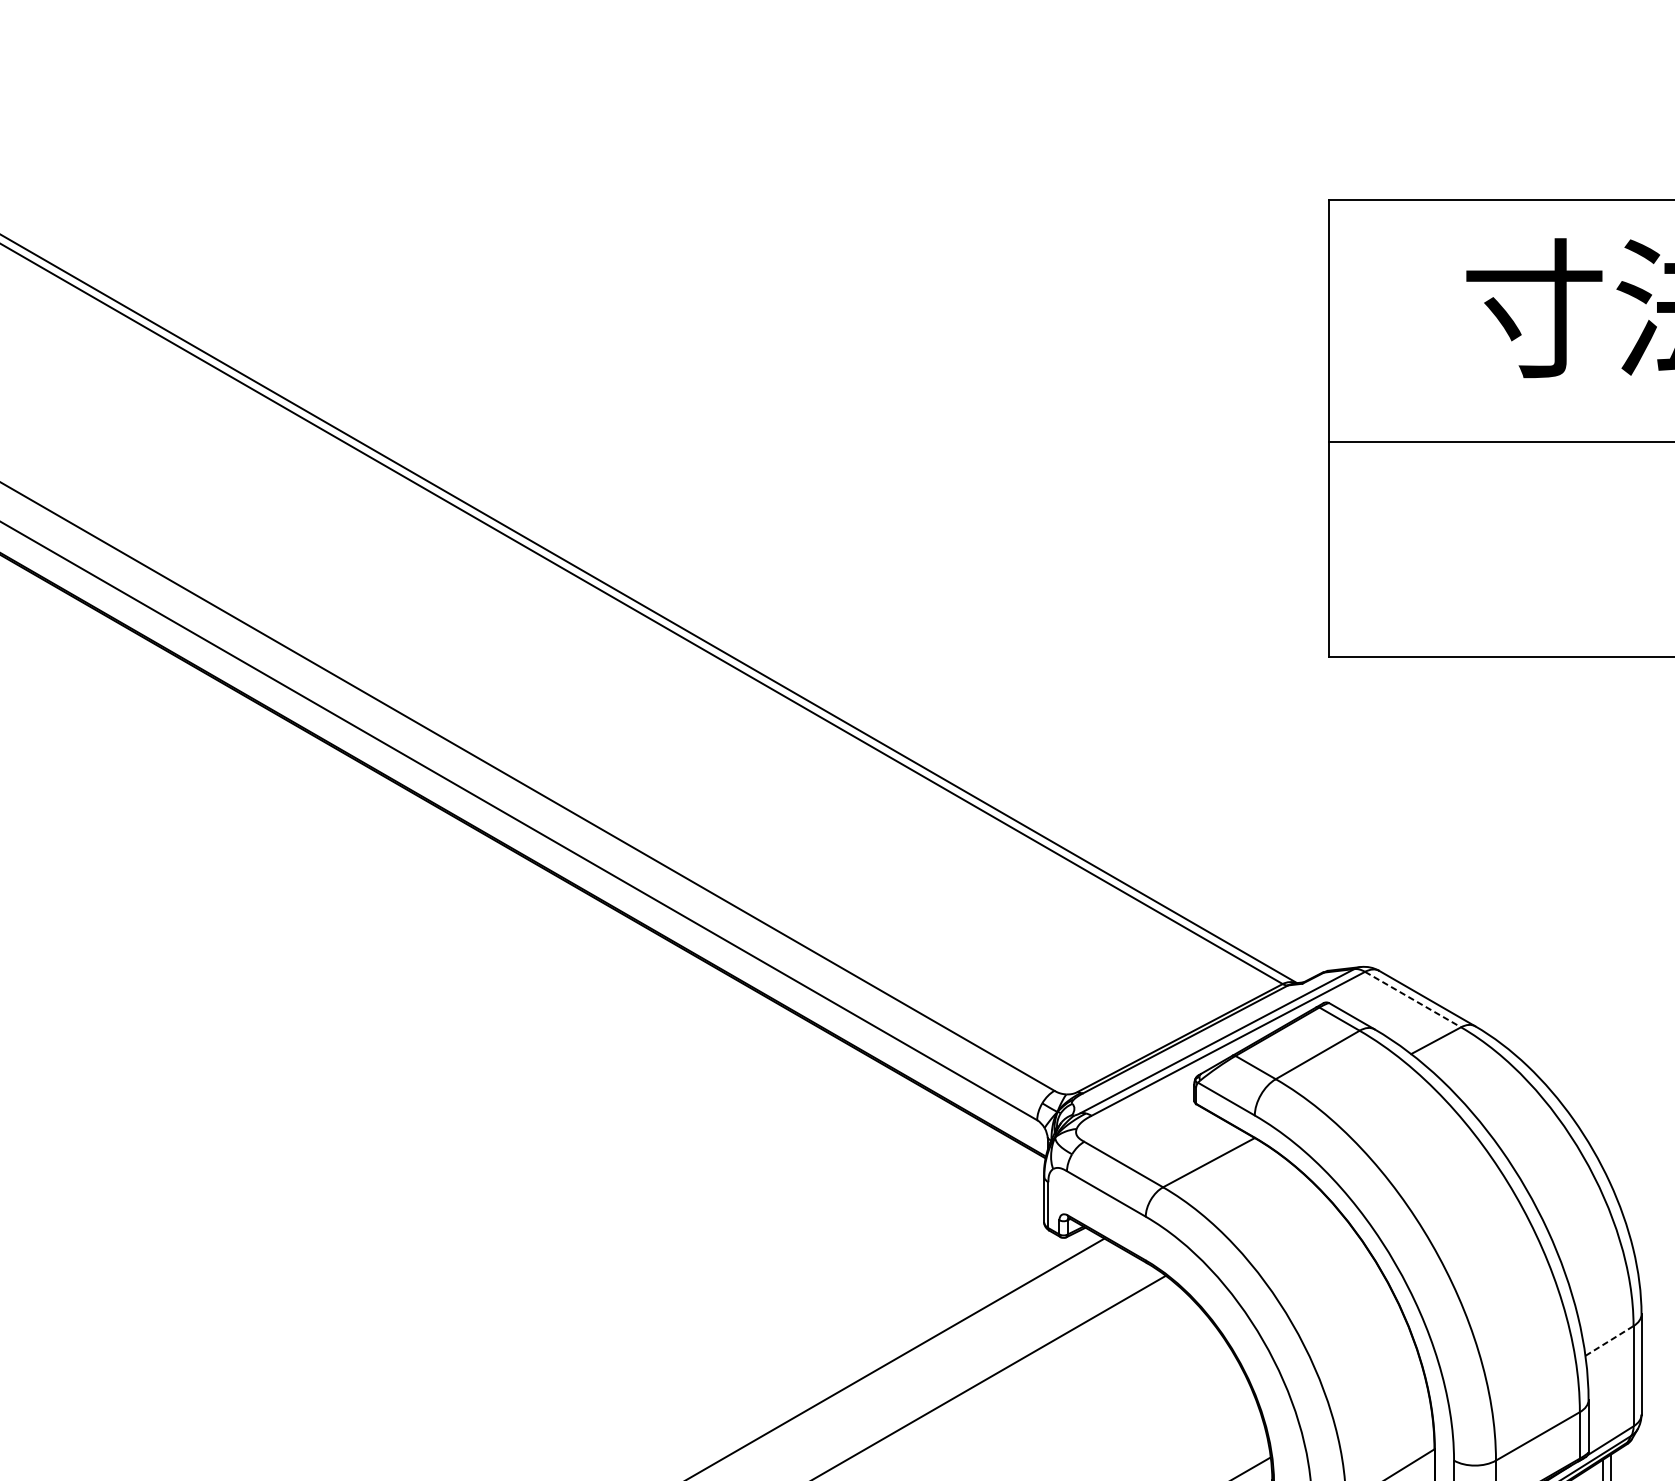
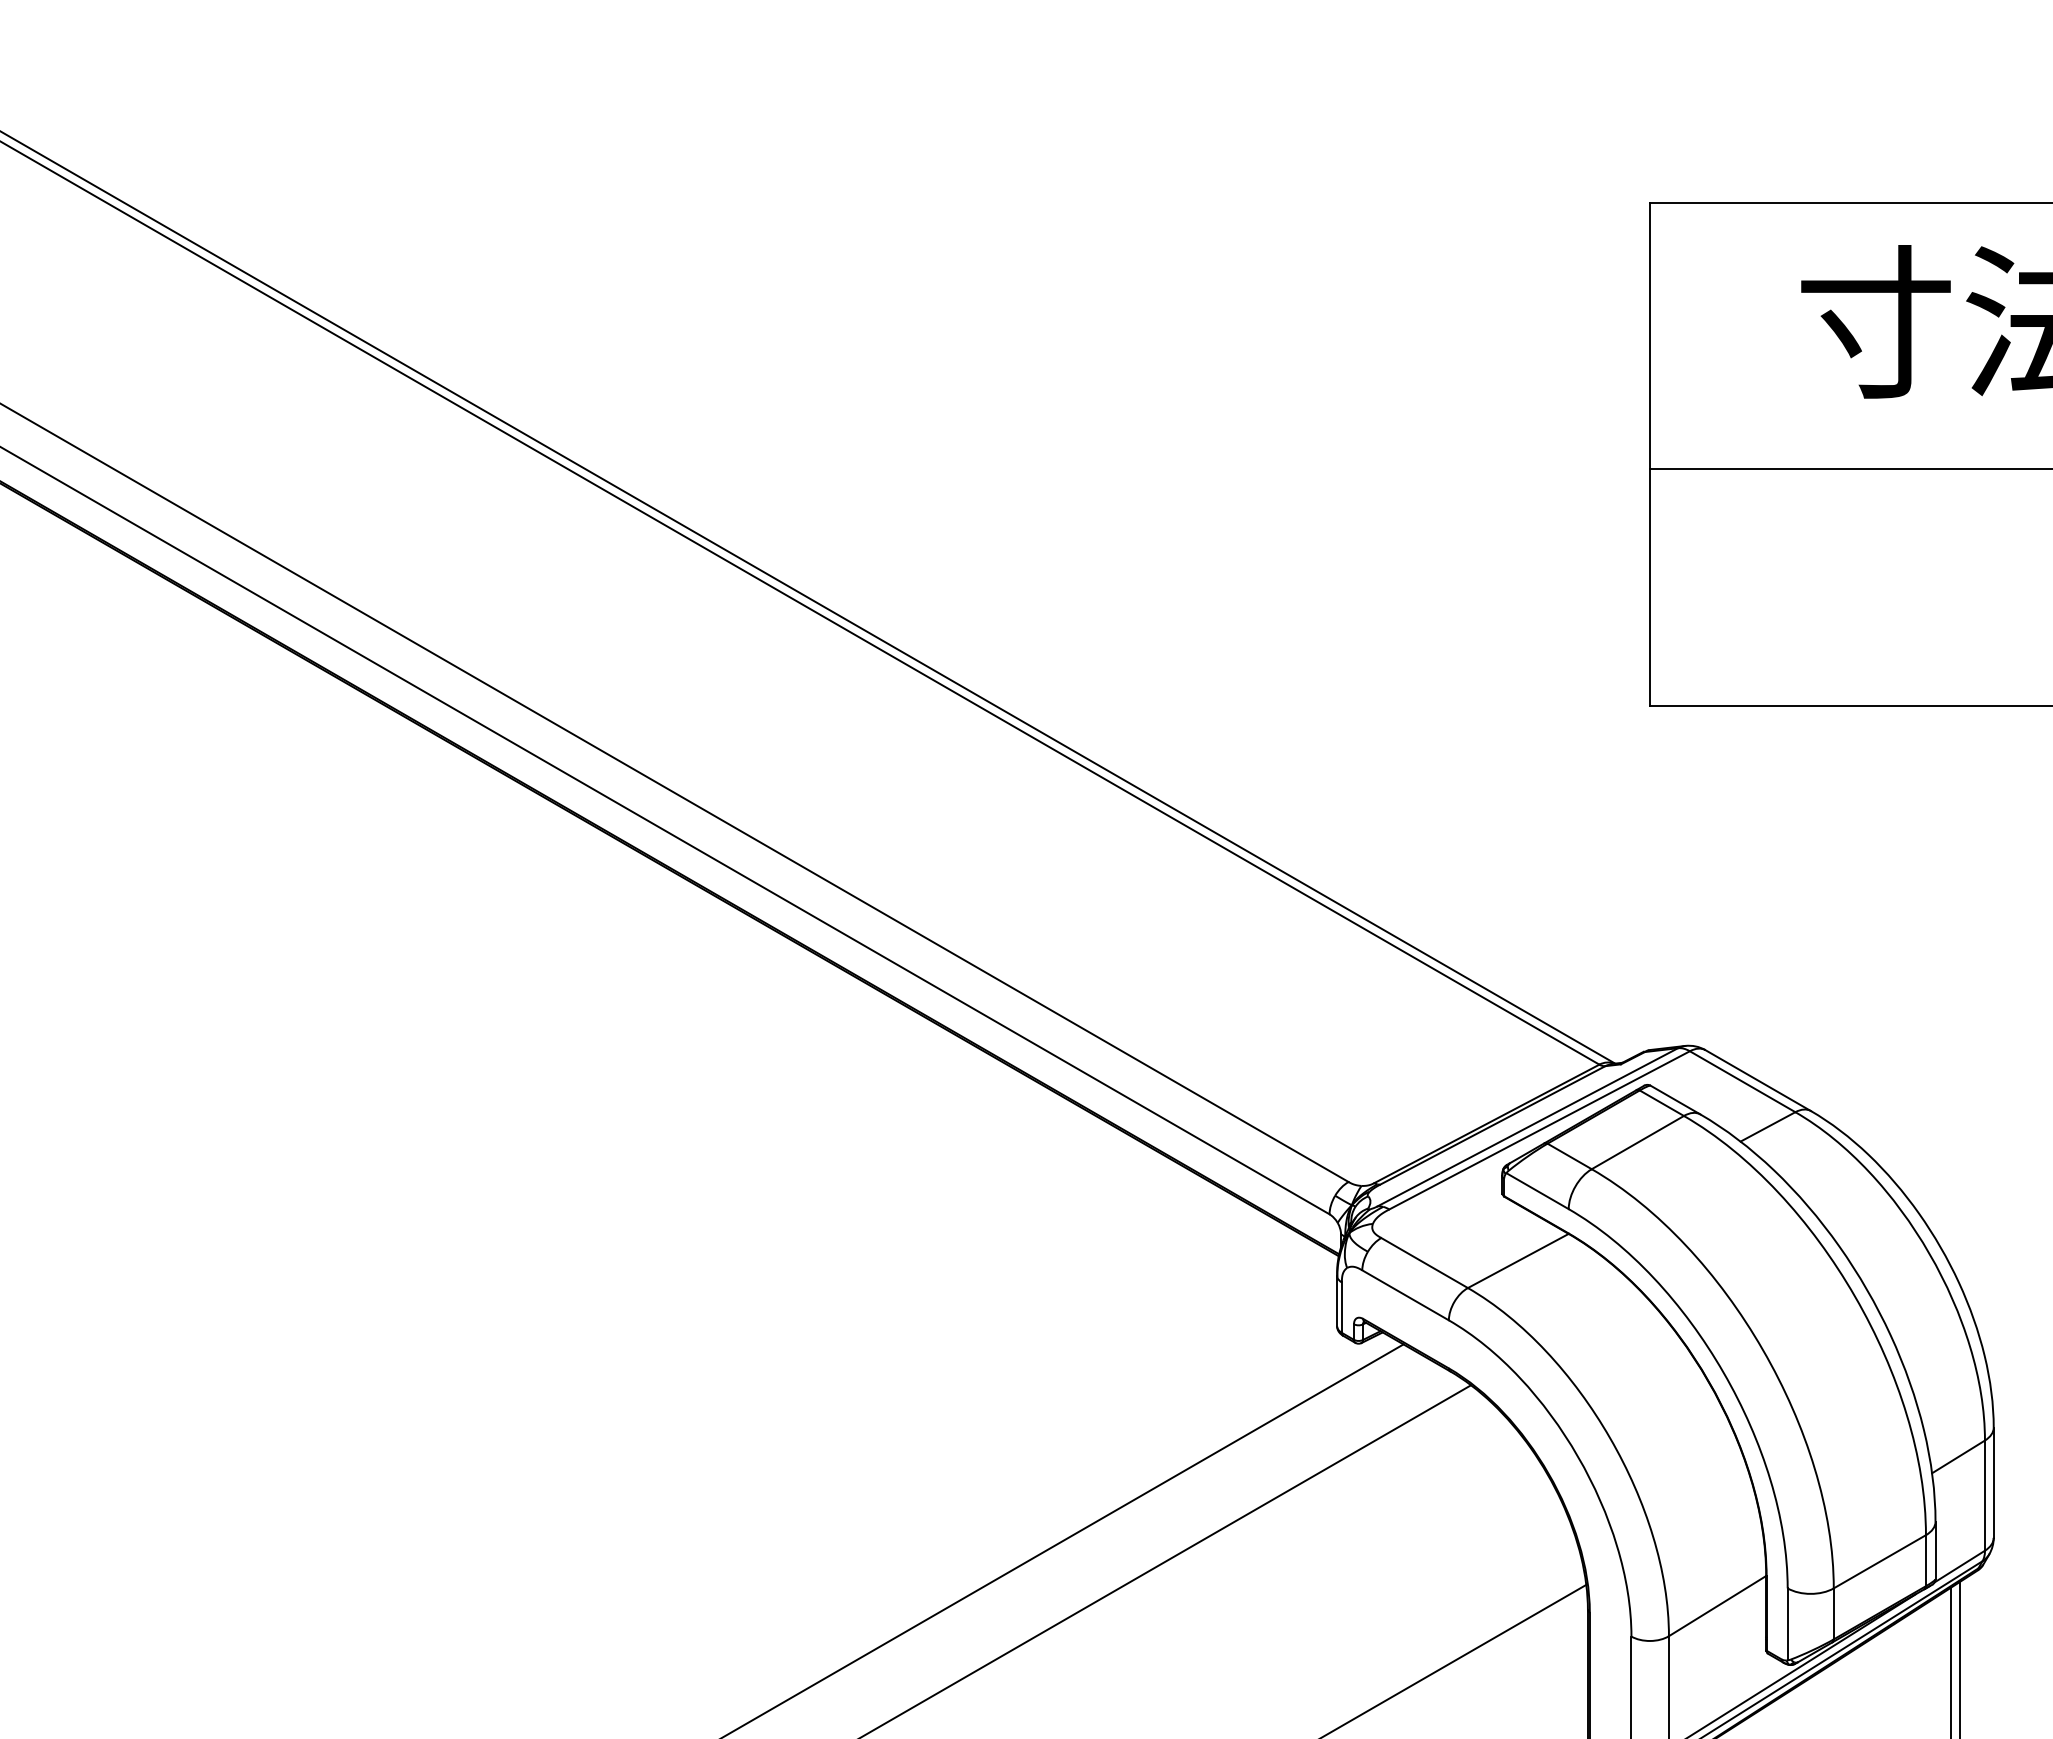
line: (1412, 999) -> (1742, 1081), dashed -> solid
line: (1609, 1340) -> (1958, 1456), dashed -> solid

